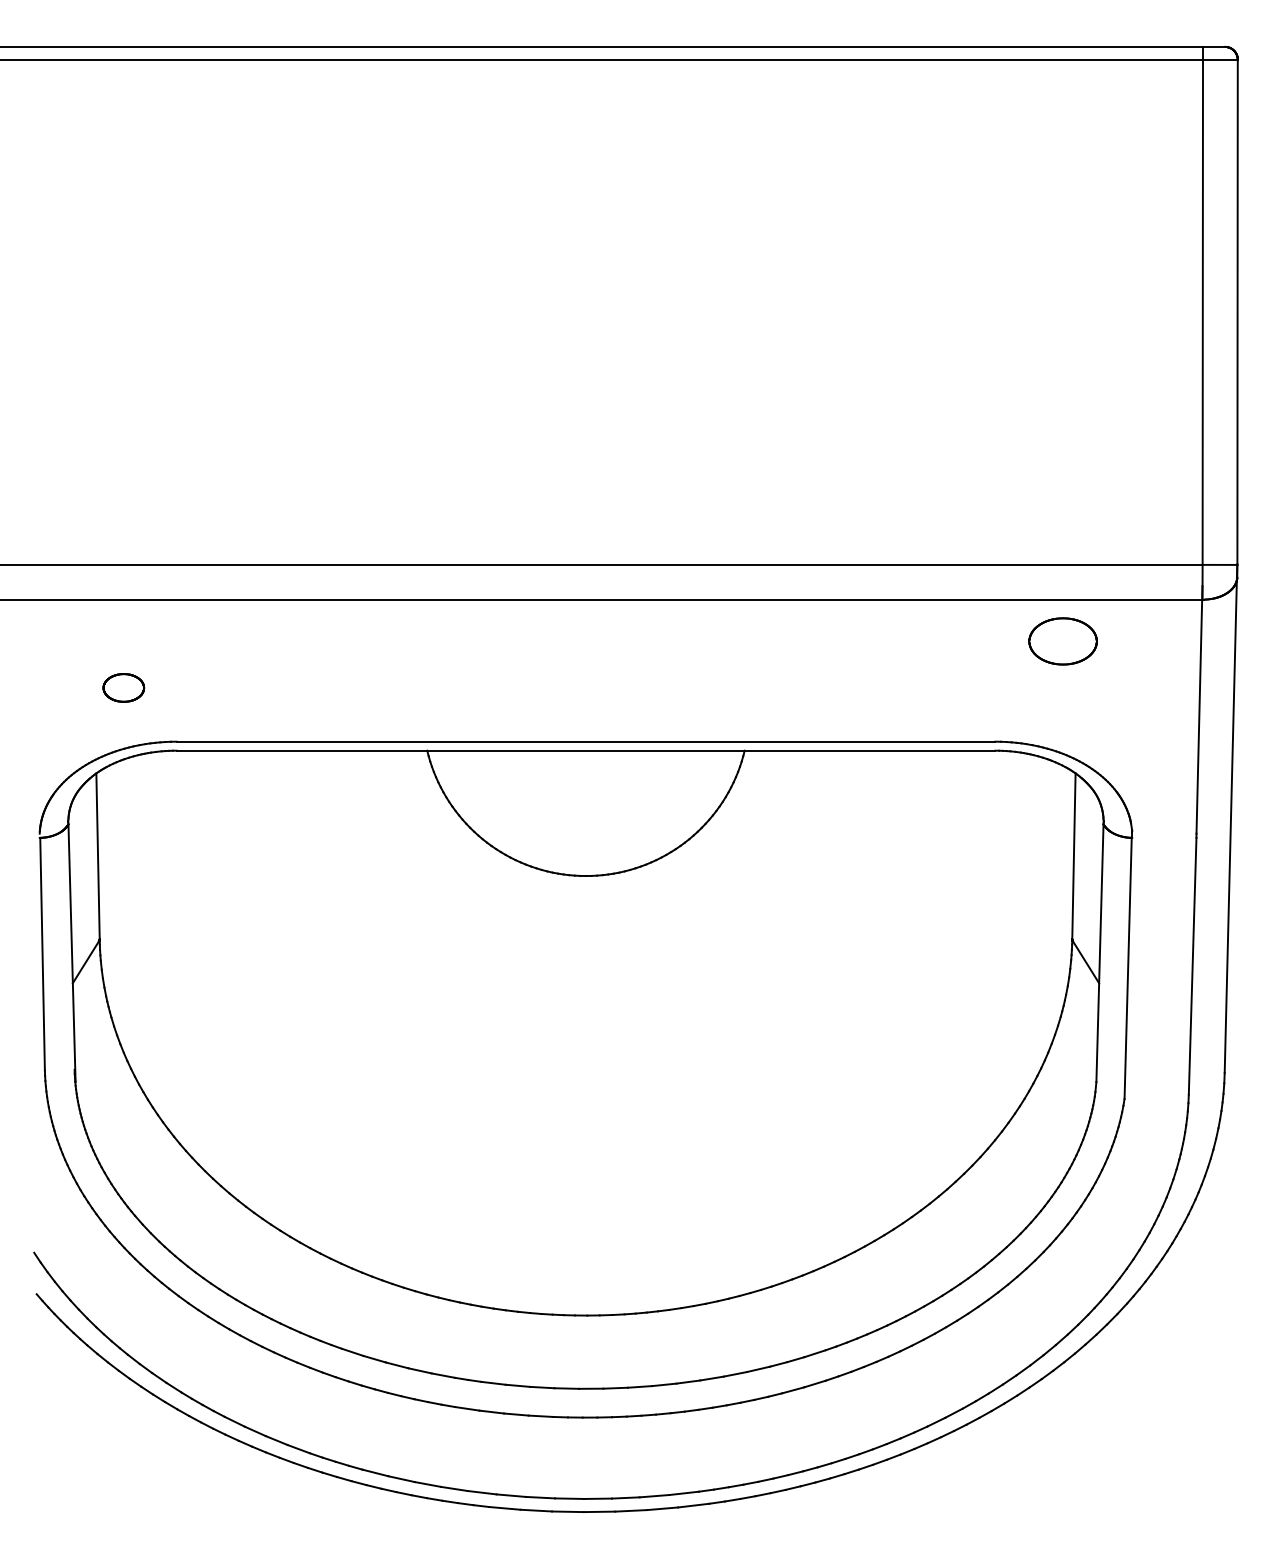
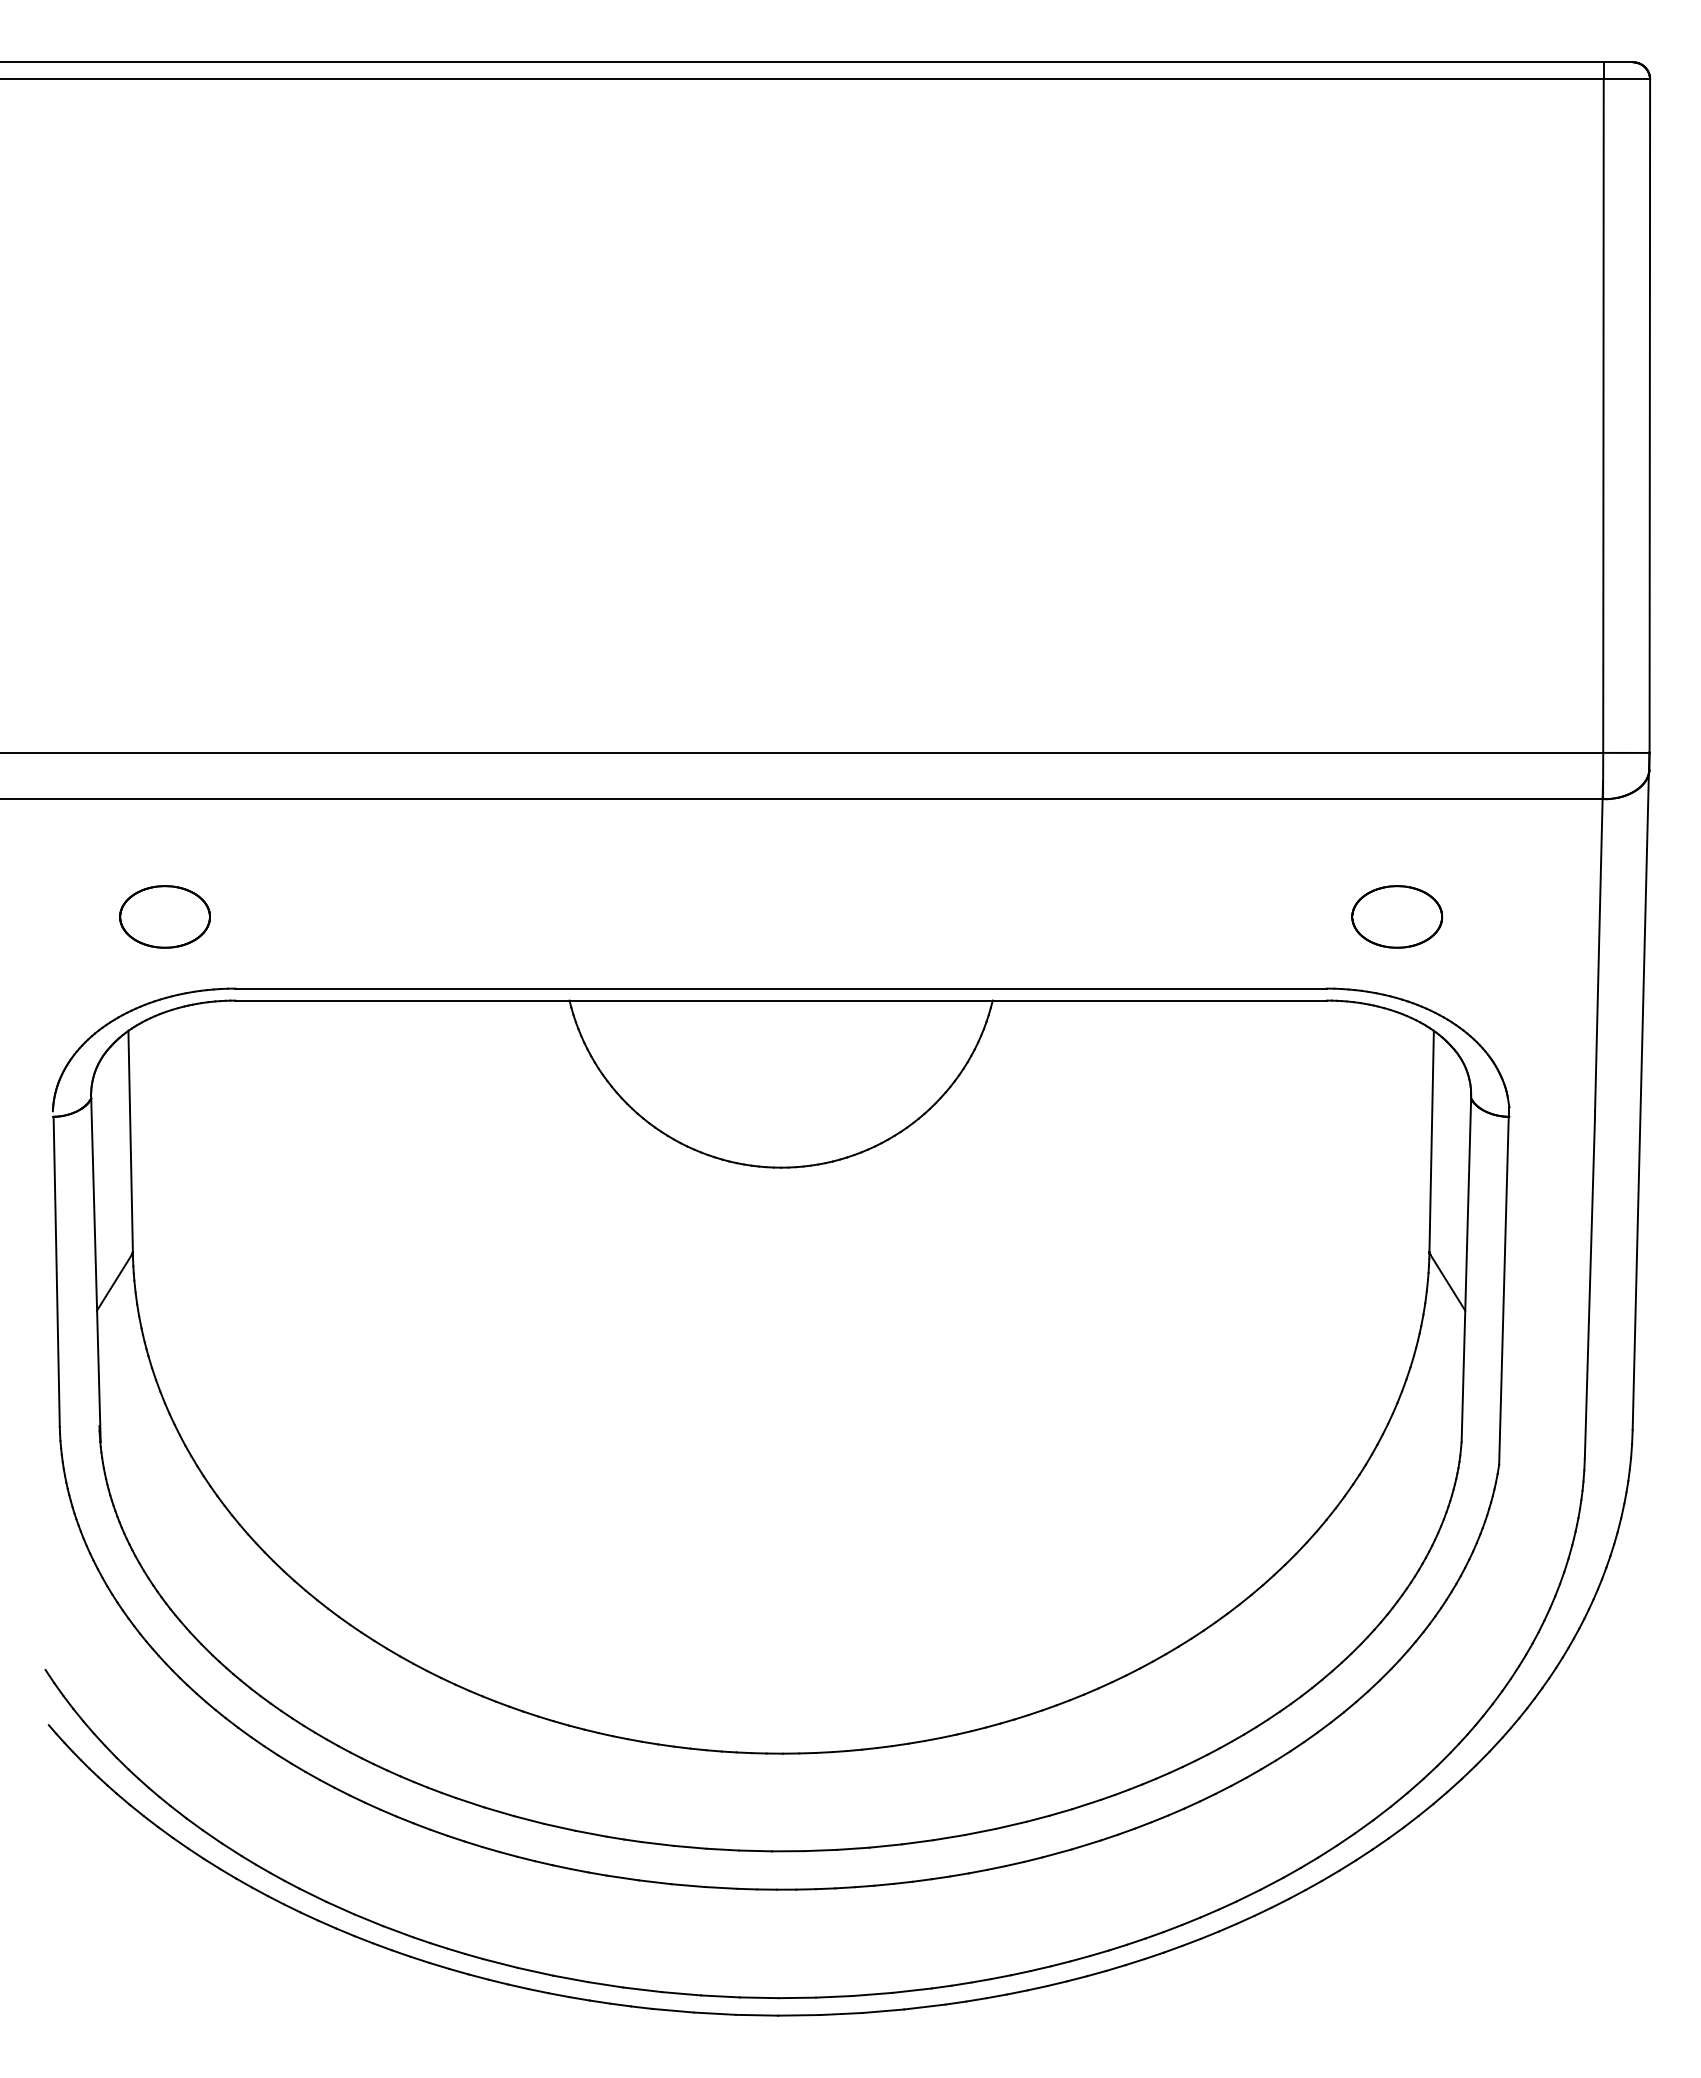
part: (1063, 641) -> (1397, 916), moved
part: (123, 687) -> (164, 916), size x1.67

